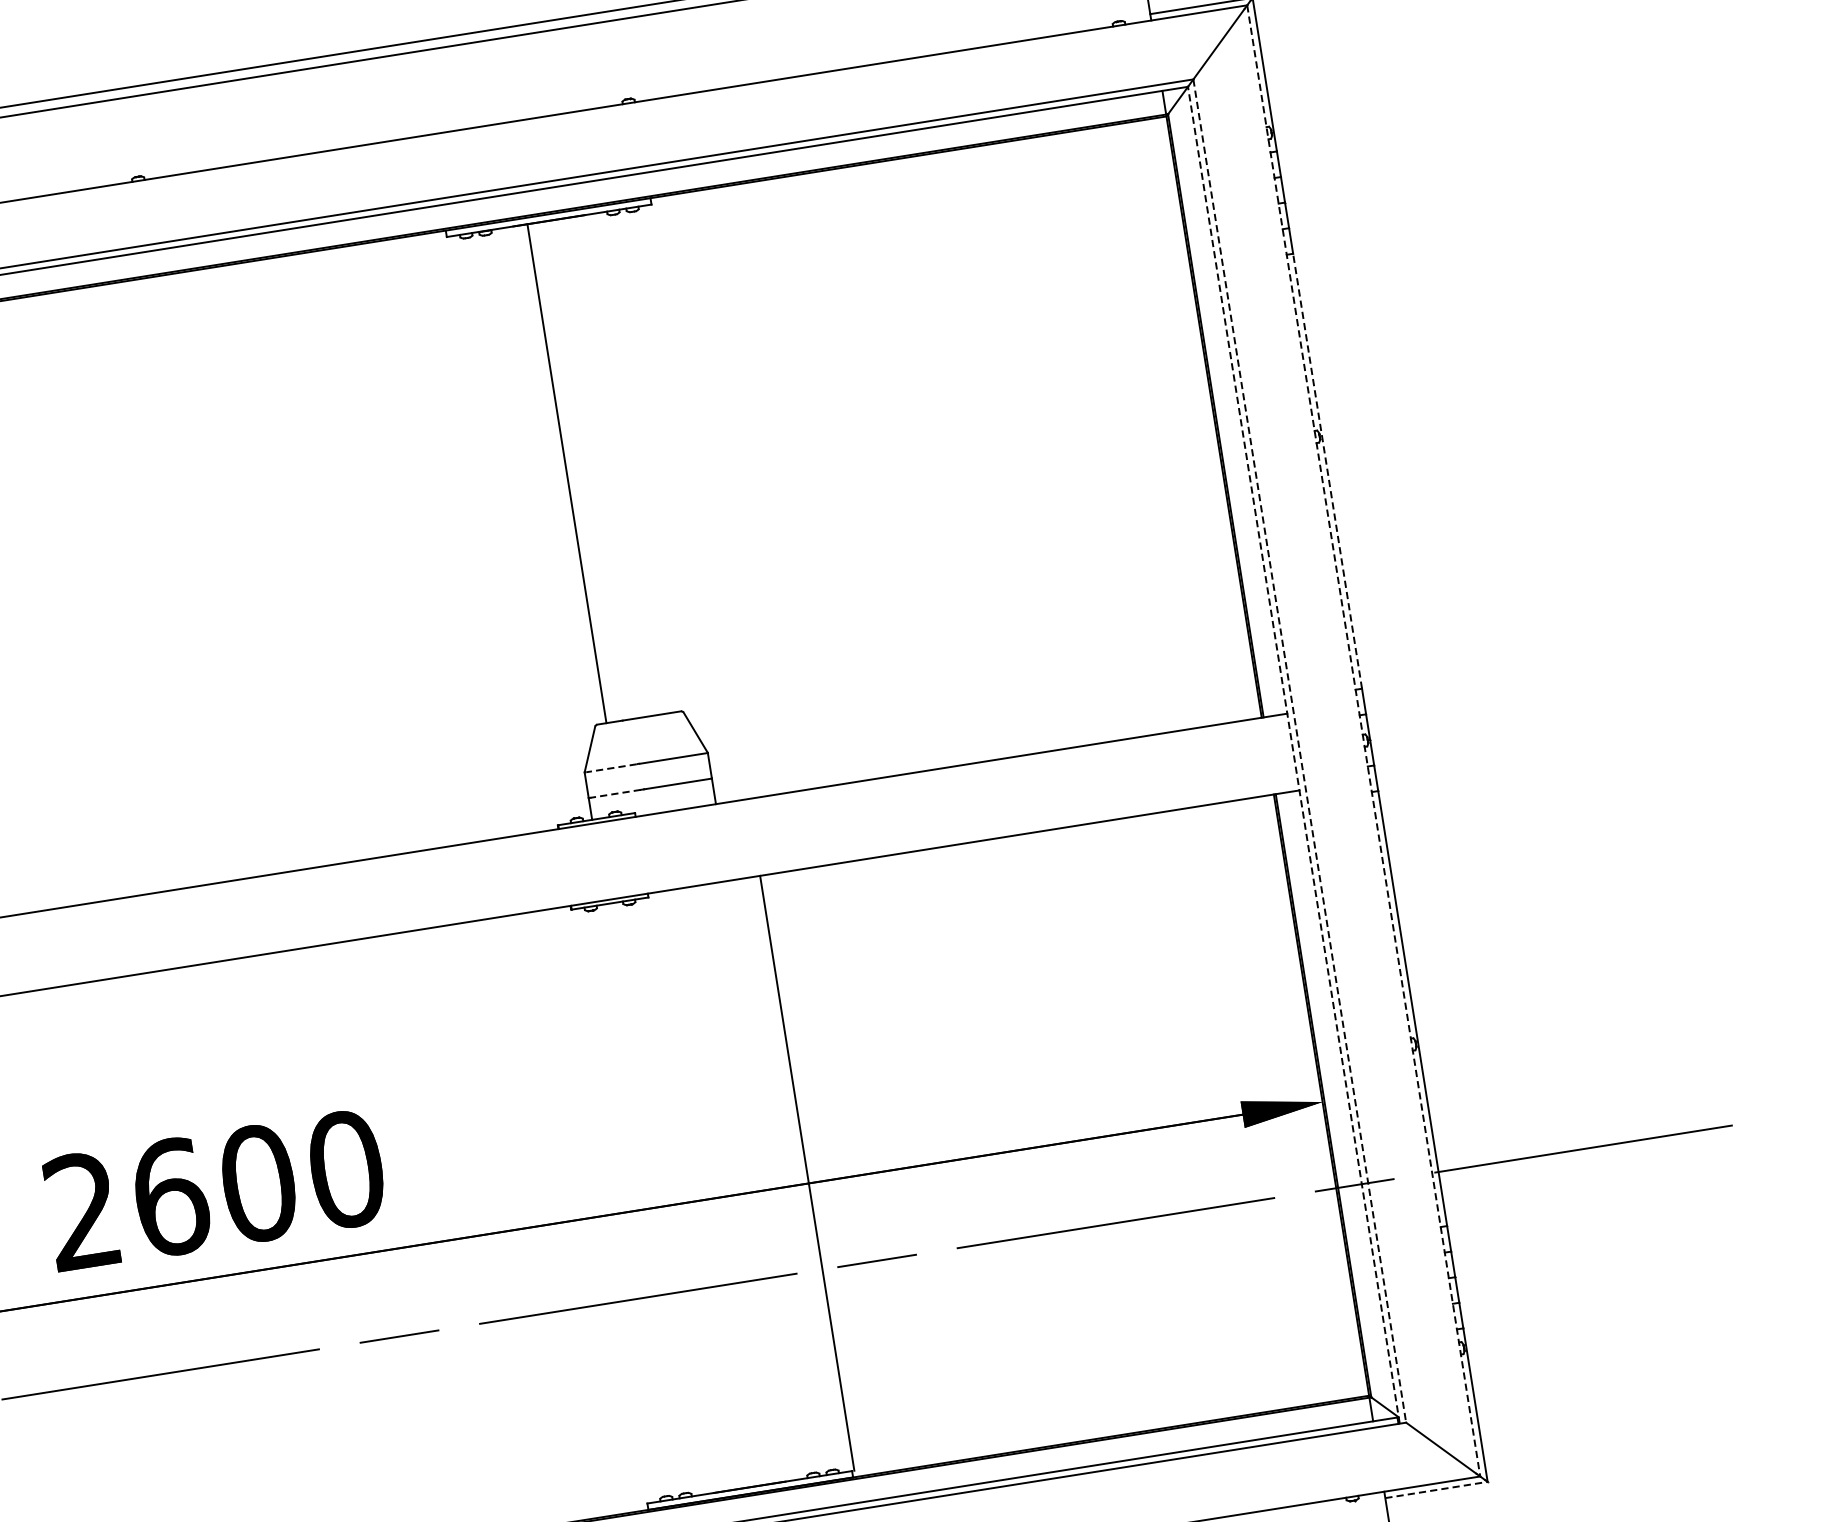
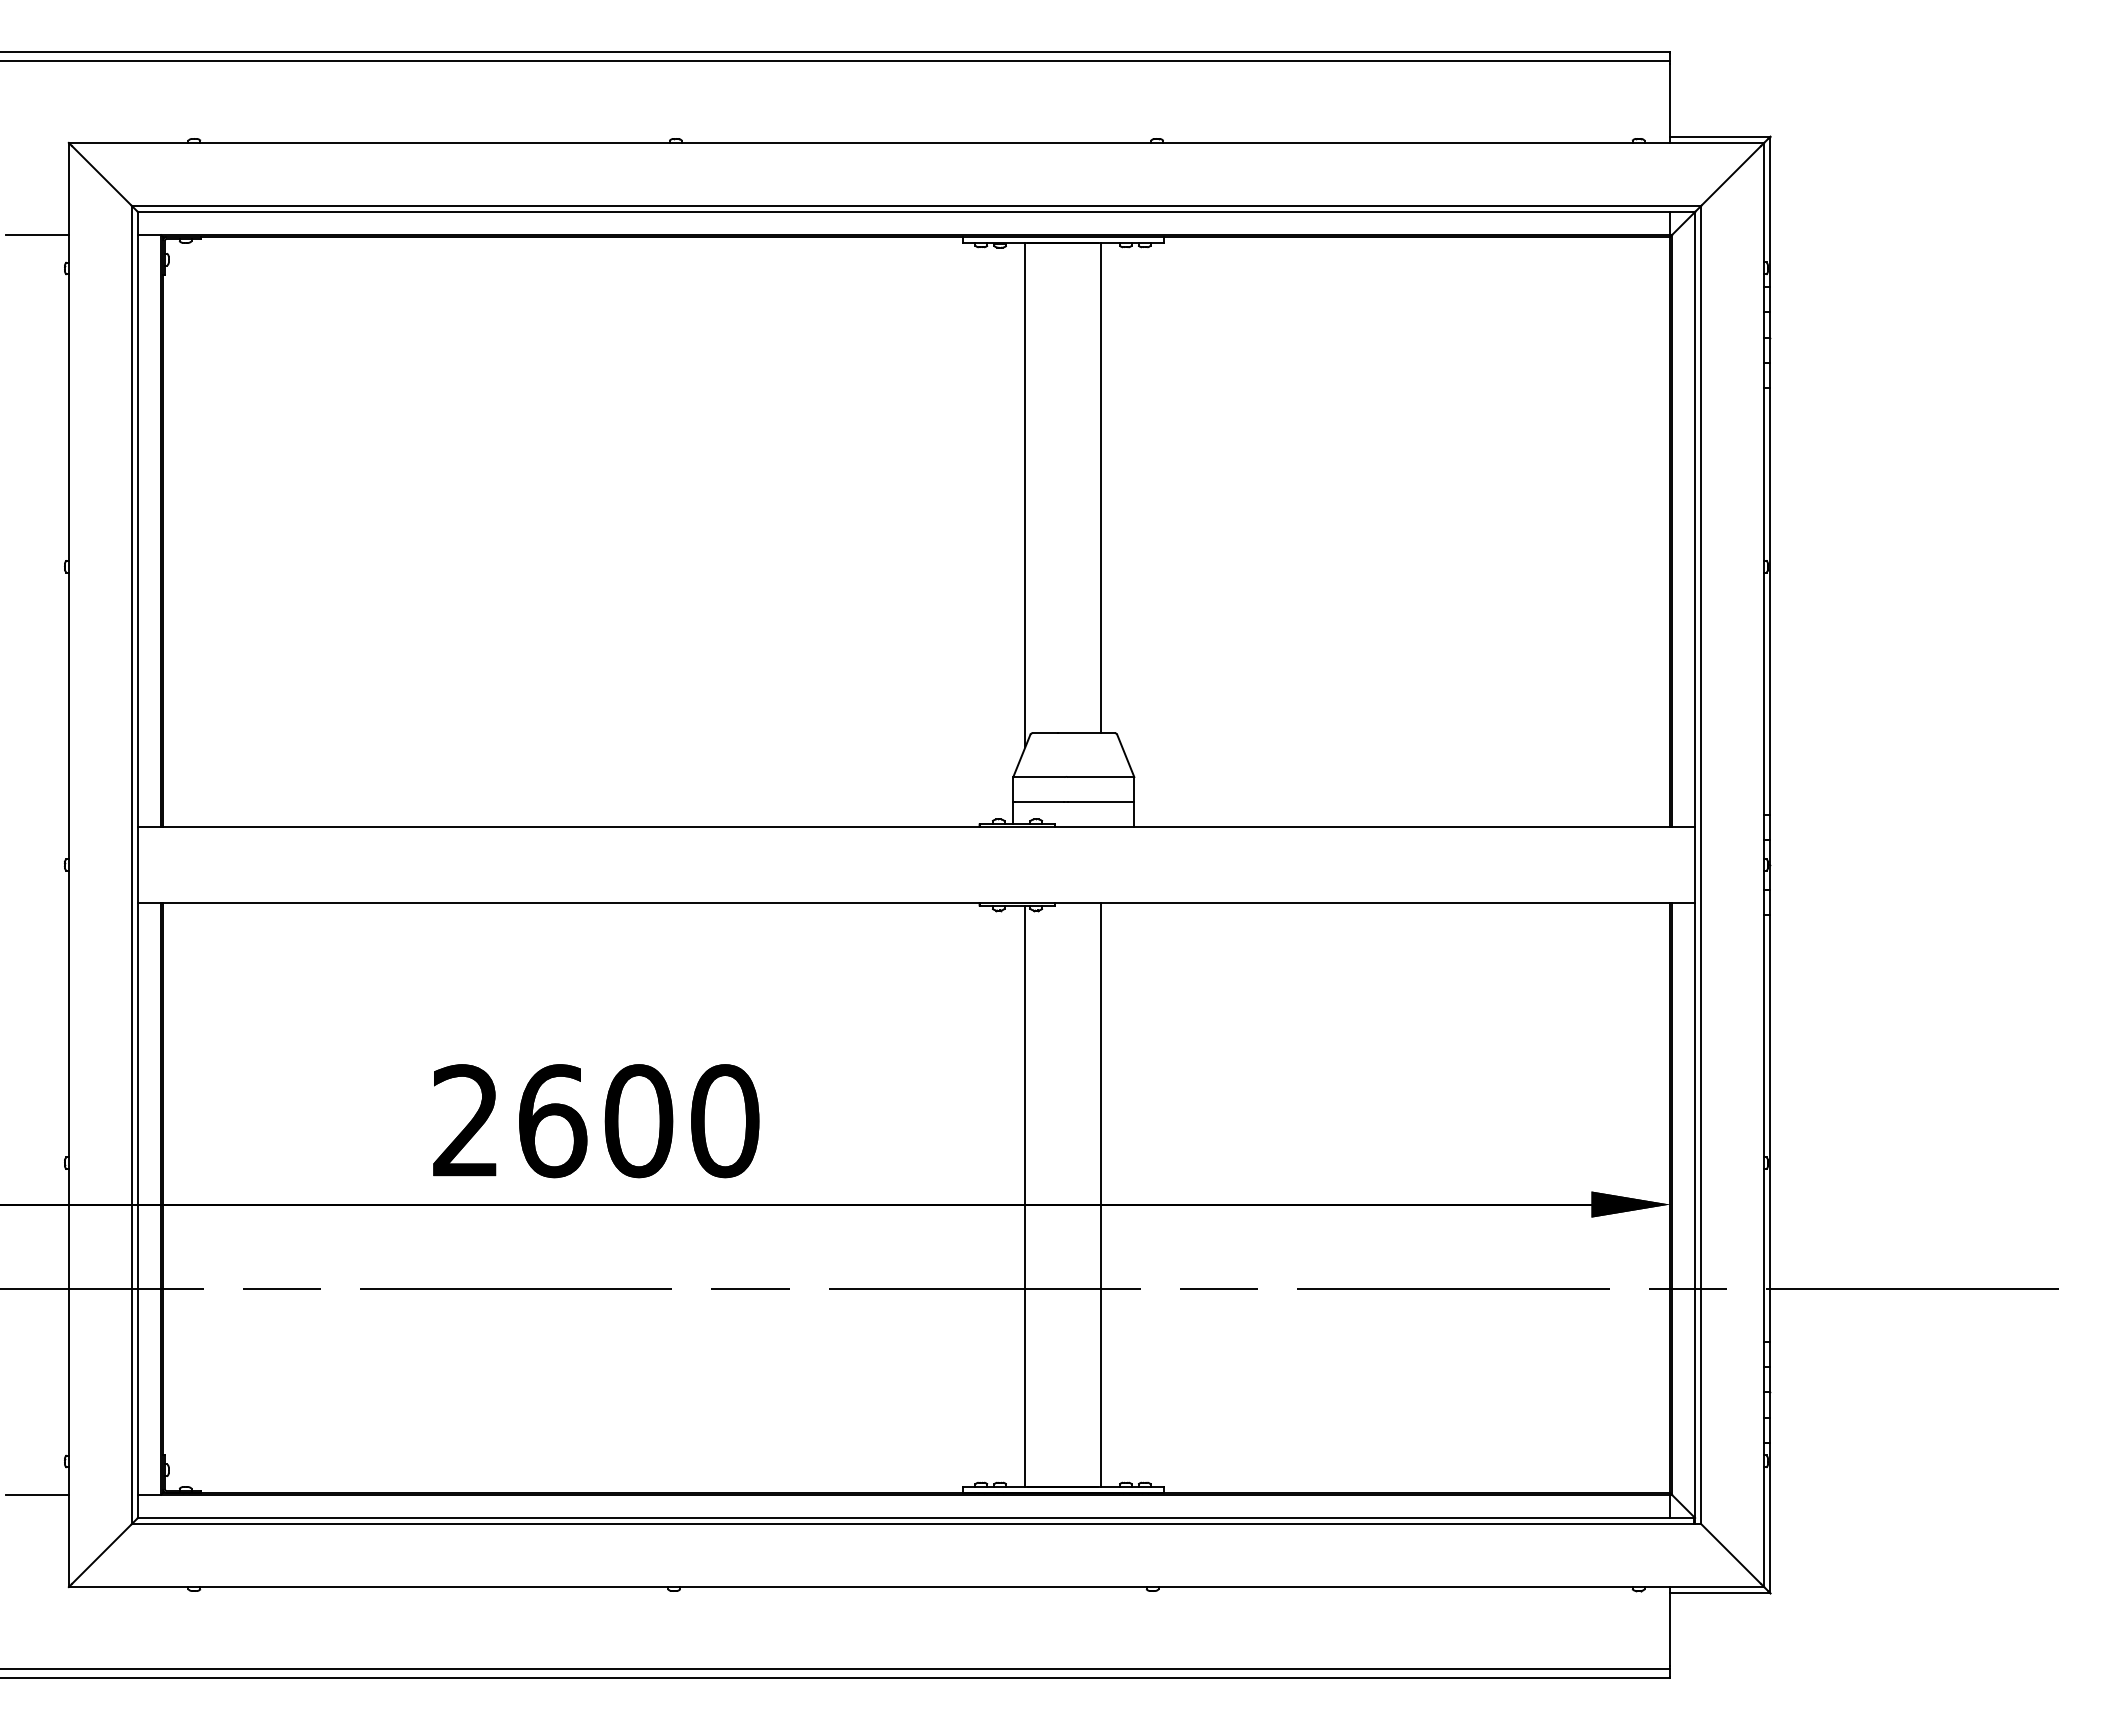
line: (1327, 470) -> (1770, 600), dashed -> solid
line: (566, 473) -> (1100, 488), moved
line: (551, 483) -> (1025, 495), added
line: (1364, 741) -> (1764, 865), dashed -> solid
line: (1299, 751) -> (1701, 865), dashed -> solid
line: (1294, 754) -> (1695, 867), dashed -> solid
line: (611, 768) -> (1039, 777), dashed -> solid
line: (615, 794) -> (1039, 802), dashed -> solid
line: (807, 1173) -> (1100, 1194), moved
line: (664, 1197) -> (1025, 1196), added
line: (1436, 1490) -> (1720, 1593), dashed -> solid

